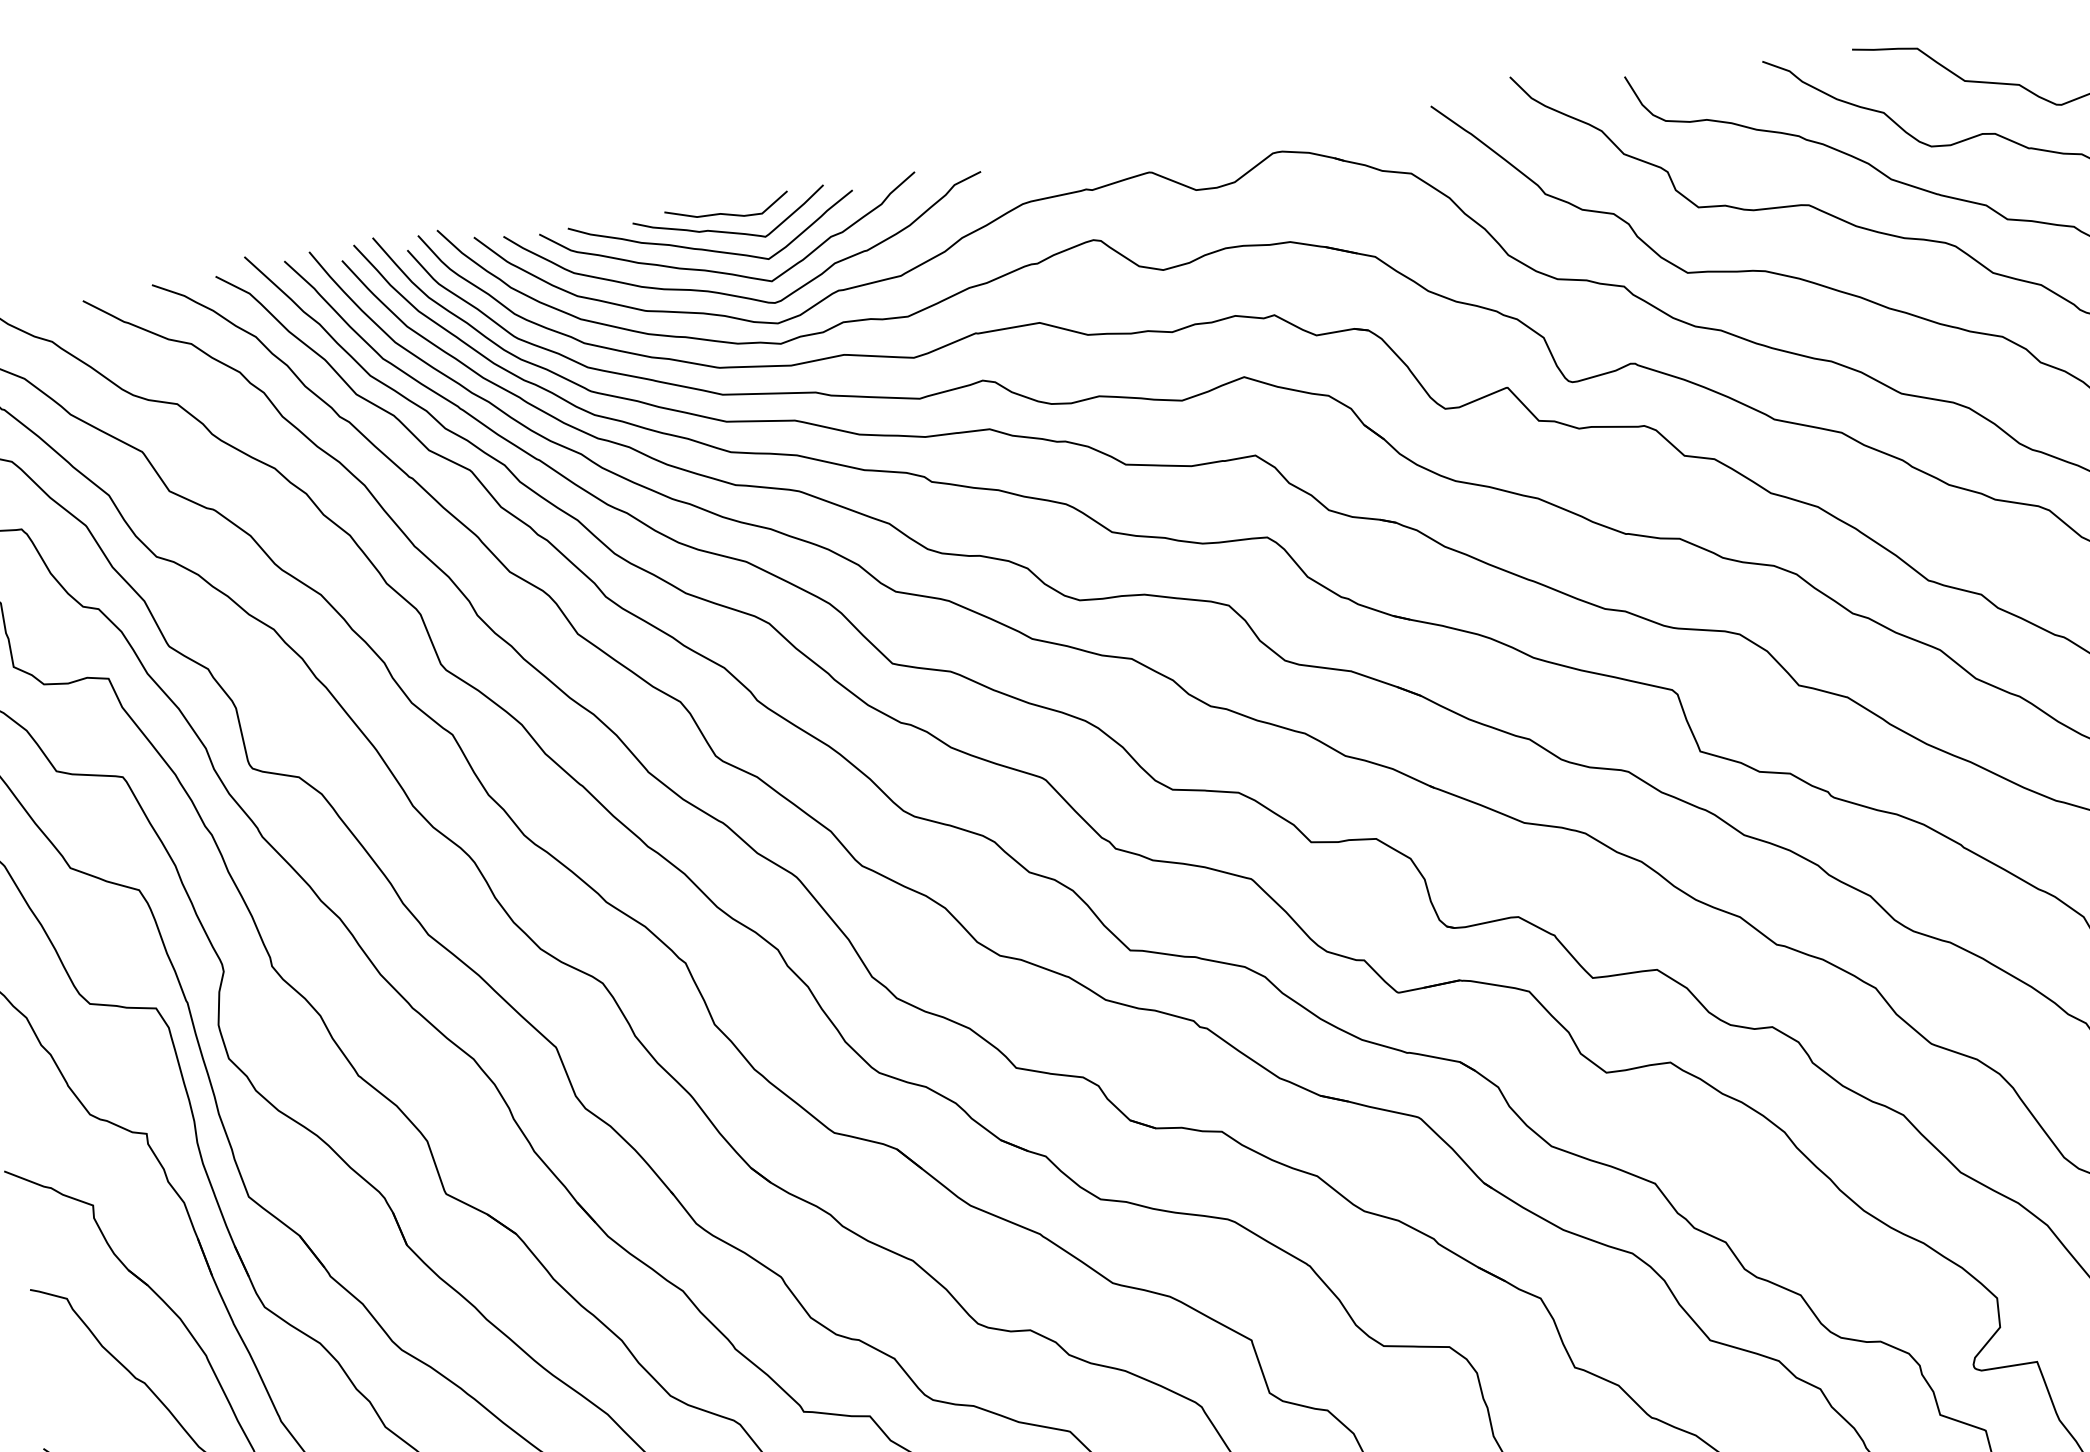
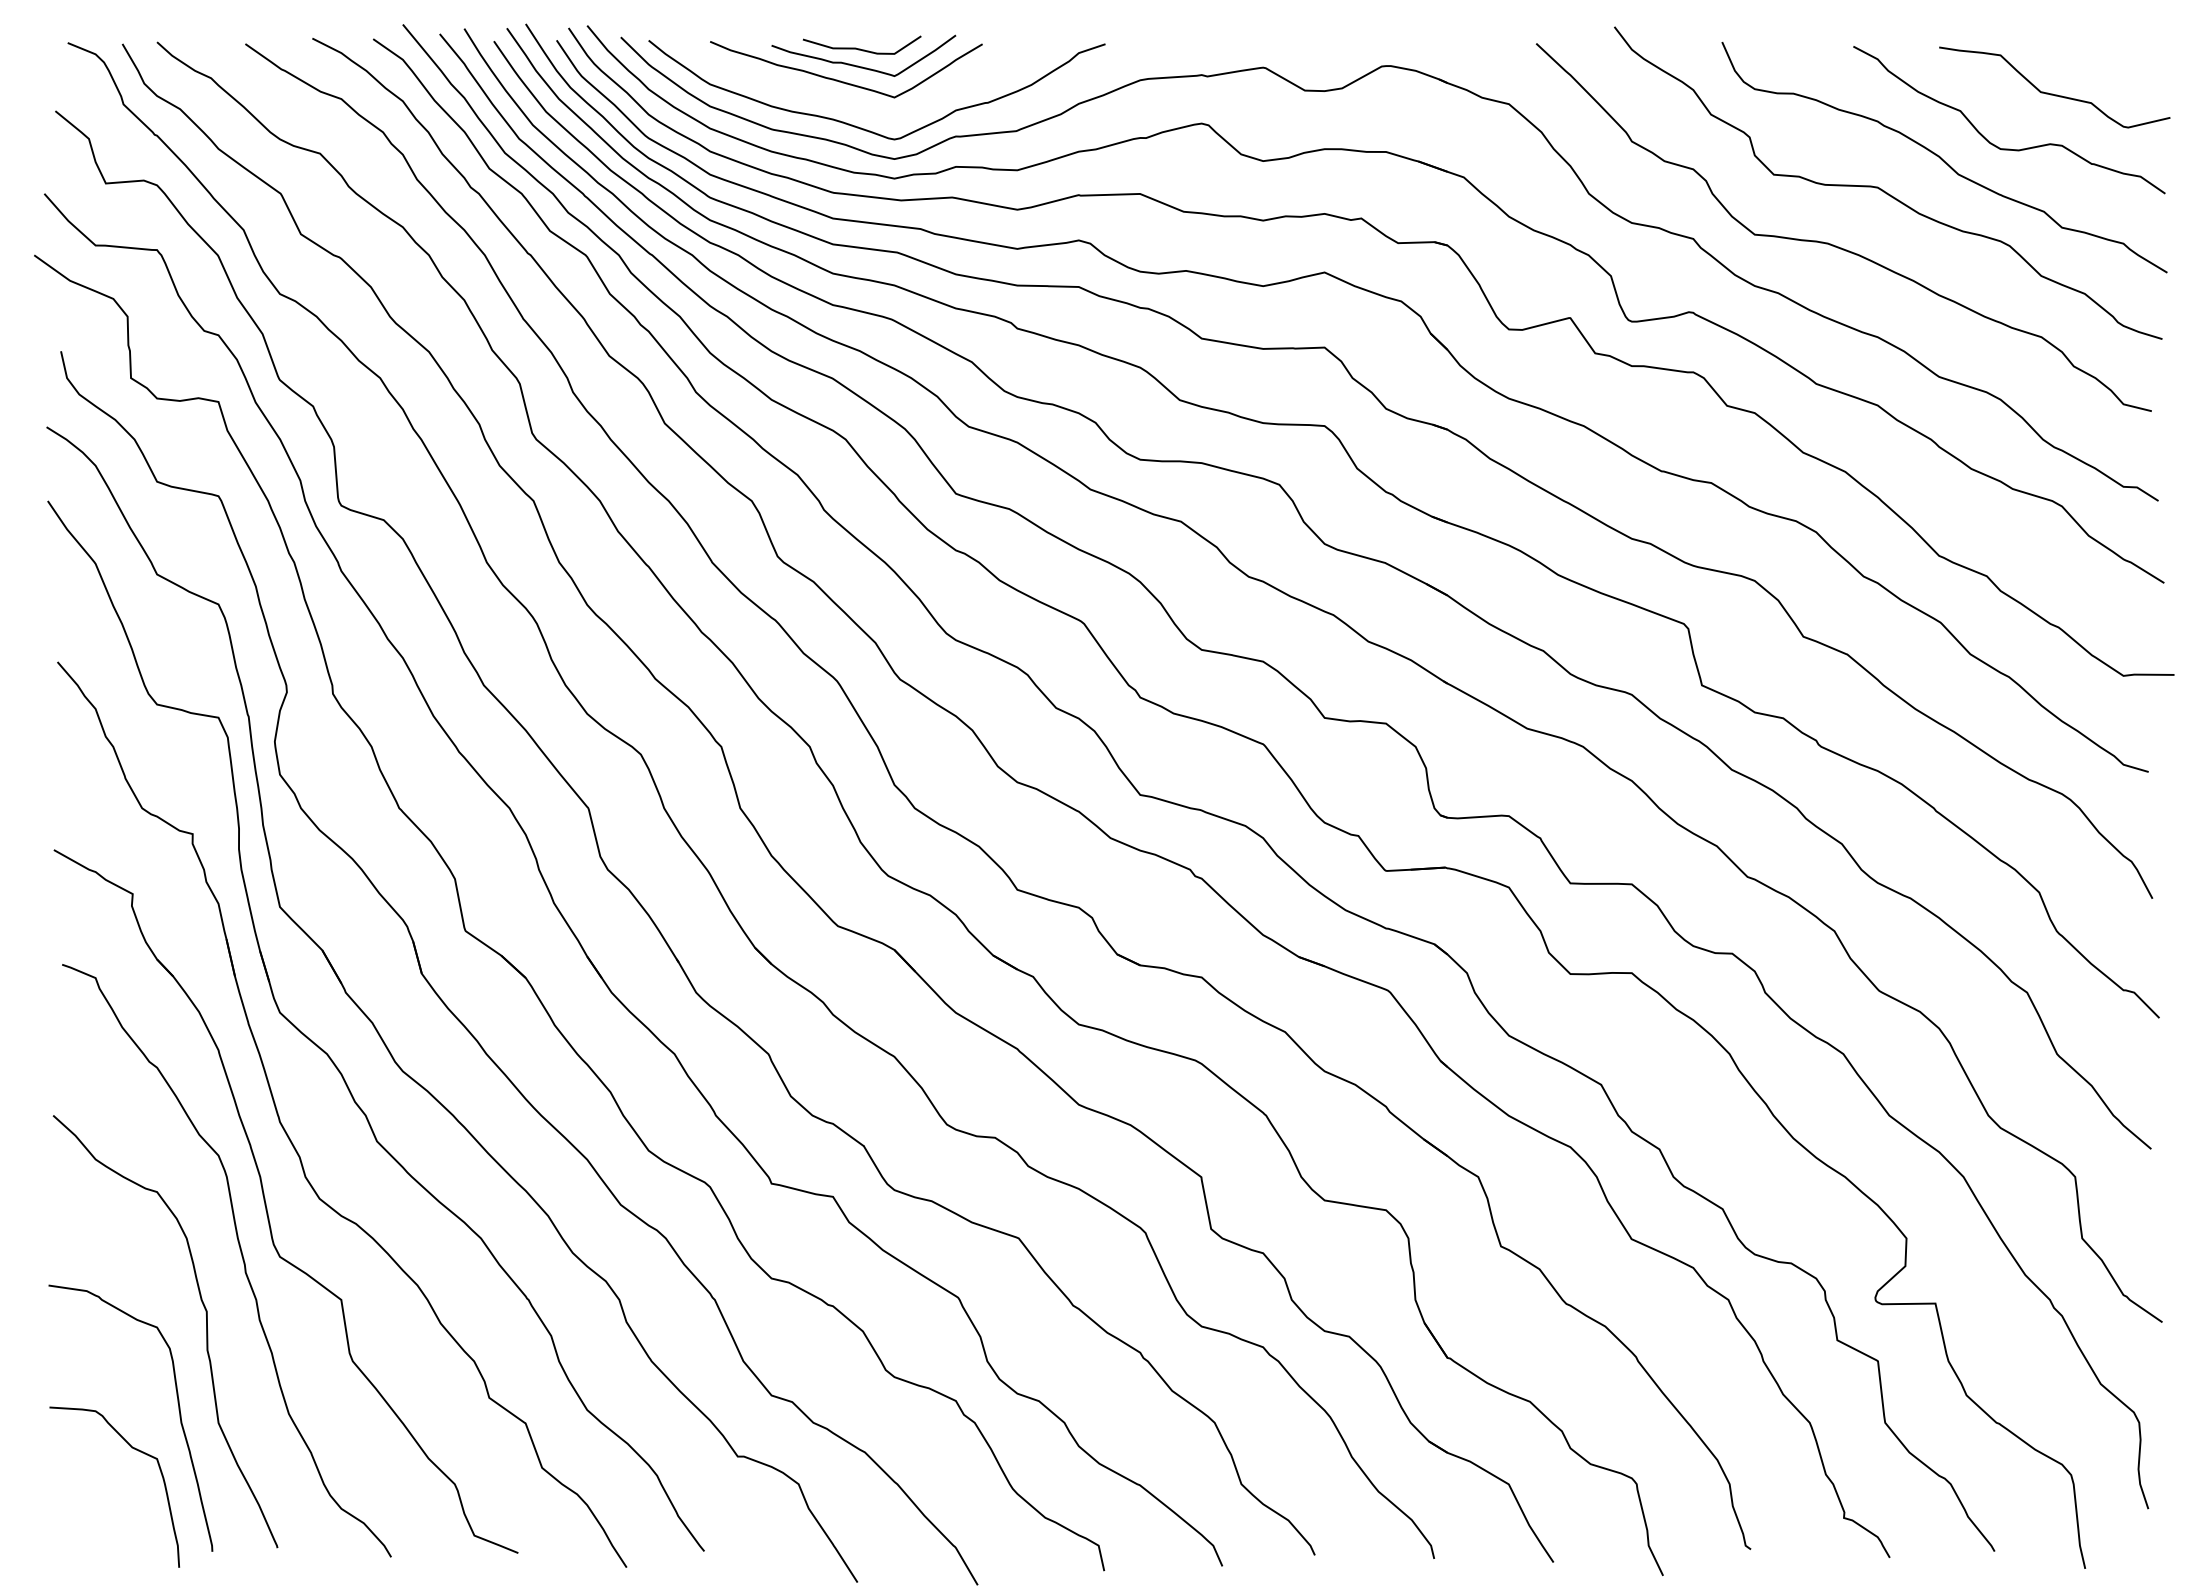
curve: (727, 272) -> (854, 104), removed

